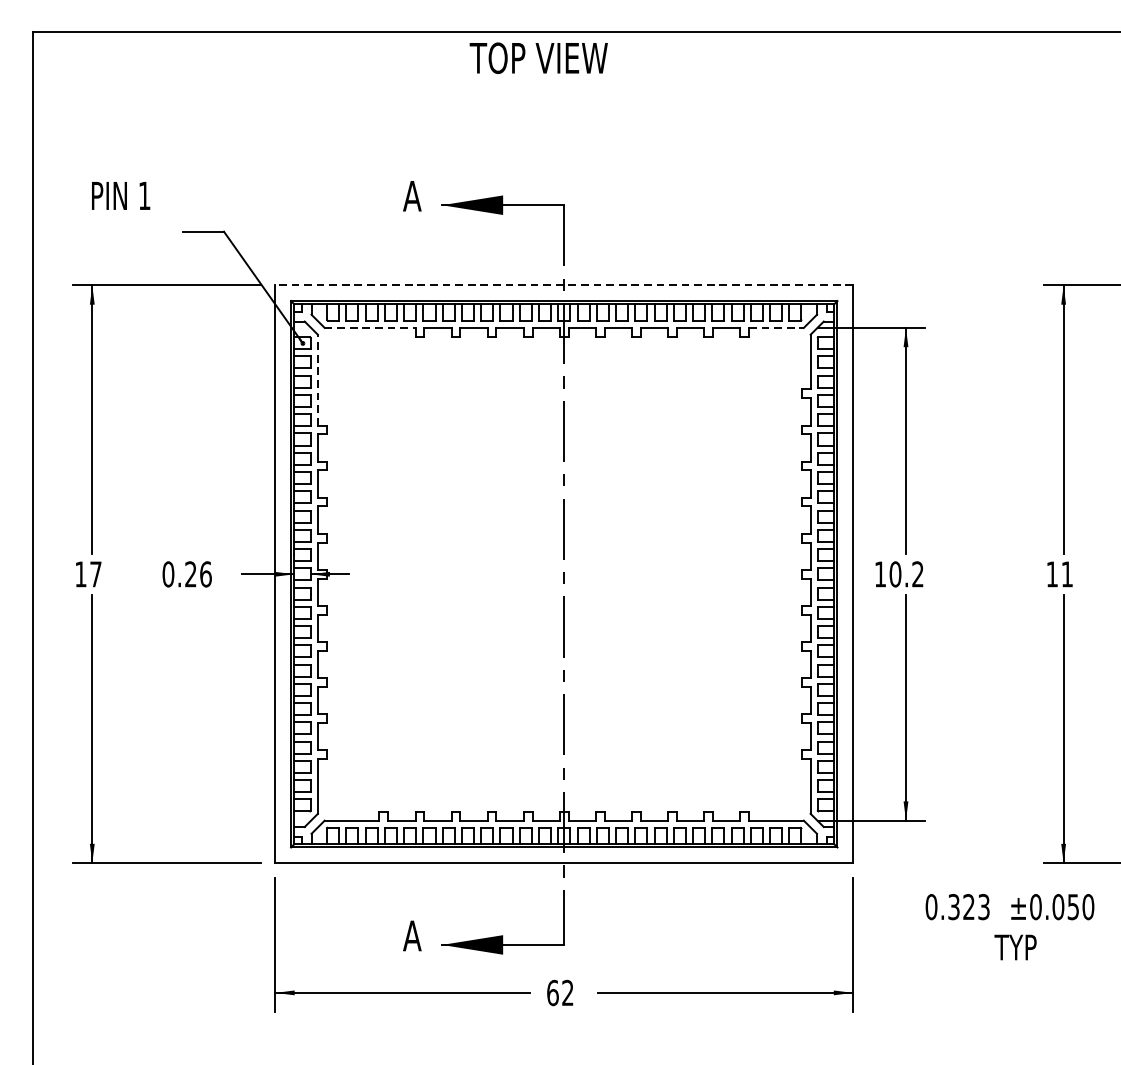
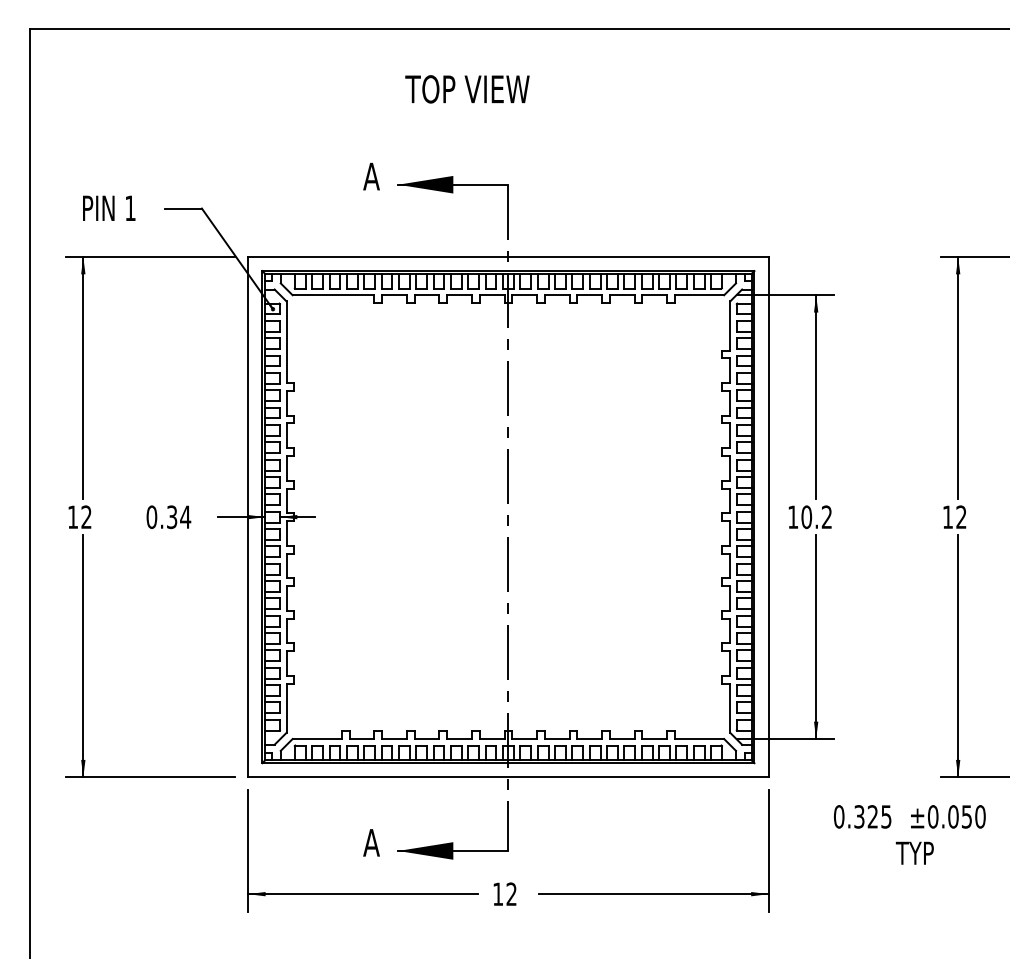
text: (538, 58) -> (467, 89), moved
text: (121, 194) -> (109, 207), moved
line: (563, 286) -> (507, 257), dashed -> solid
line: (370, 328) -> (333, 295), dashed -> solid
line: (776, 328) -> (699, 295), dashed -> solid
line: (317, 380) -> (286, 342), dashed -> solid
text: (95, 573) -> (86, 516), 17 -> 12
text: (1067, 573) -> (961, 516), 11 -> 12
text: (199, 574) -> (179, 517), 0.26 -> 0.34
text: (984, 906) -> (886, 816), 0.323 -> 0.325
text: (553, 993) -> (498, 894), 62 -> 12

